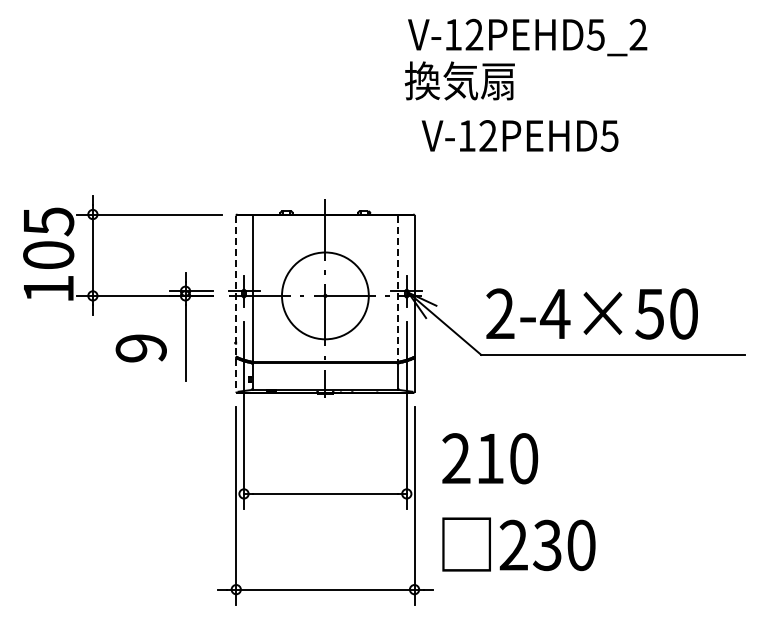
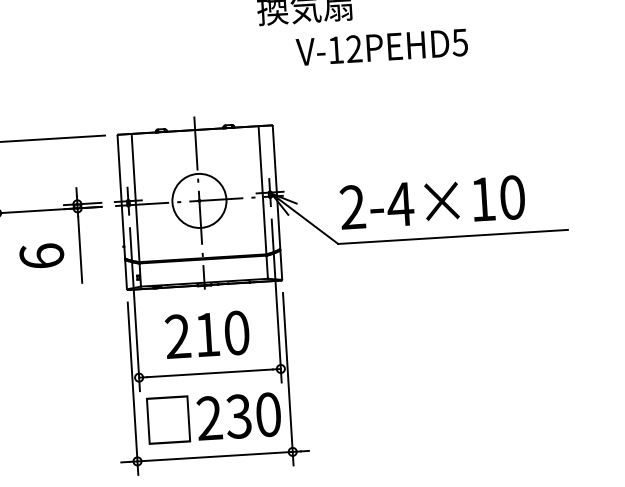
text: (519, 135) -> (381, 46), moved
line: (398, 288) -> (262, 190), dashed -> solid
circle: (325, 295) -> (199, 200), size x0.71
line: (236, 303) -> (122, 212), dashed -> solid
text: (649, 314) -> (482, 199), 2-4×50 -> 2-4×10
text: (140, 348) -> (41, 256), 9 -> 6
text: (490, 458) -> (207, 334), moved
text: (518, 544) -> (213, 417), moved

